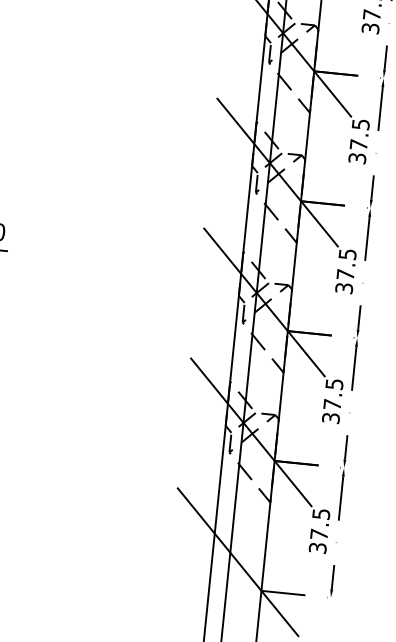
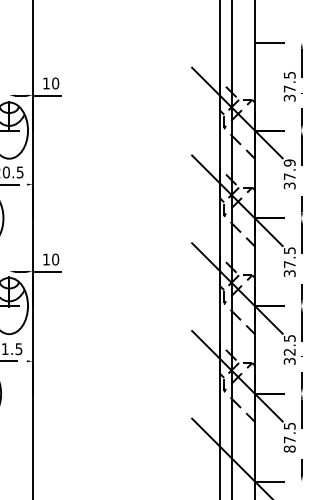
text: (360, 123) -> (289, 162), 37.5 -> 37.9
text: (332, 403) -> (289, 351), 37.5 -> 32.5
text: (317, 547) -> (289, 448), 37.5 -> 87.5

